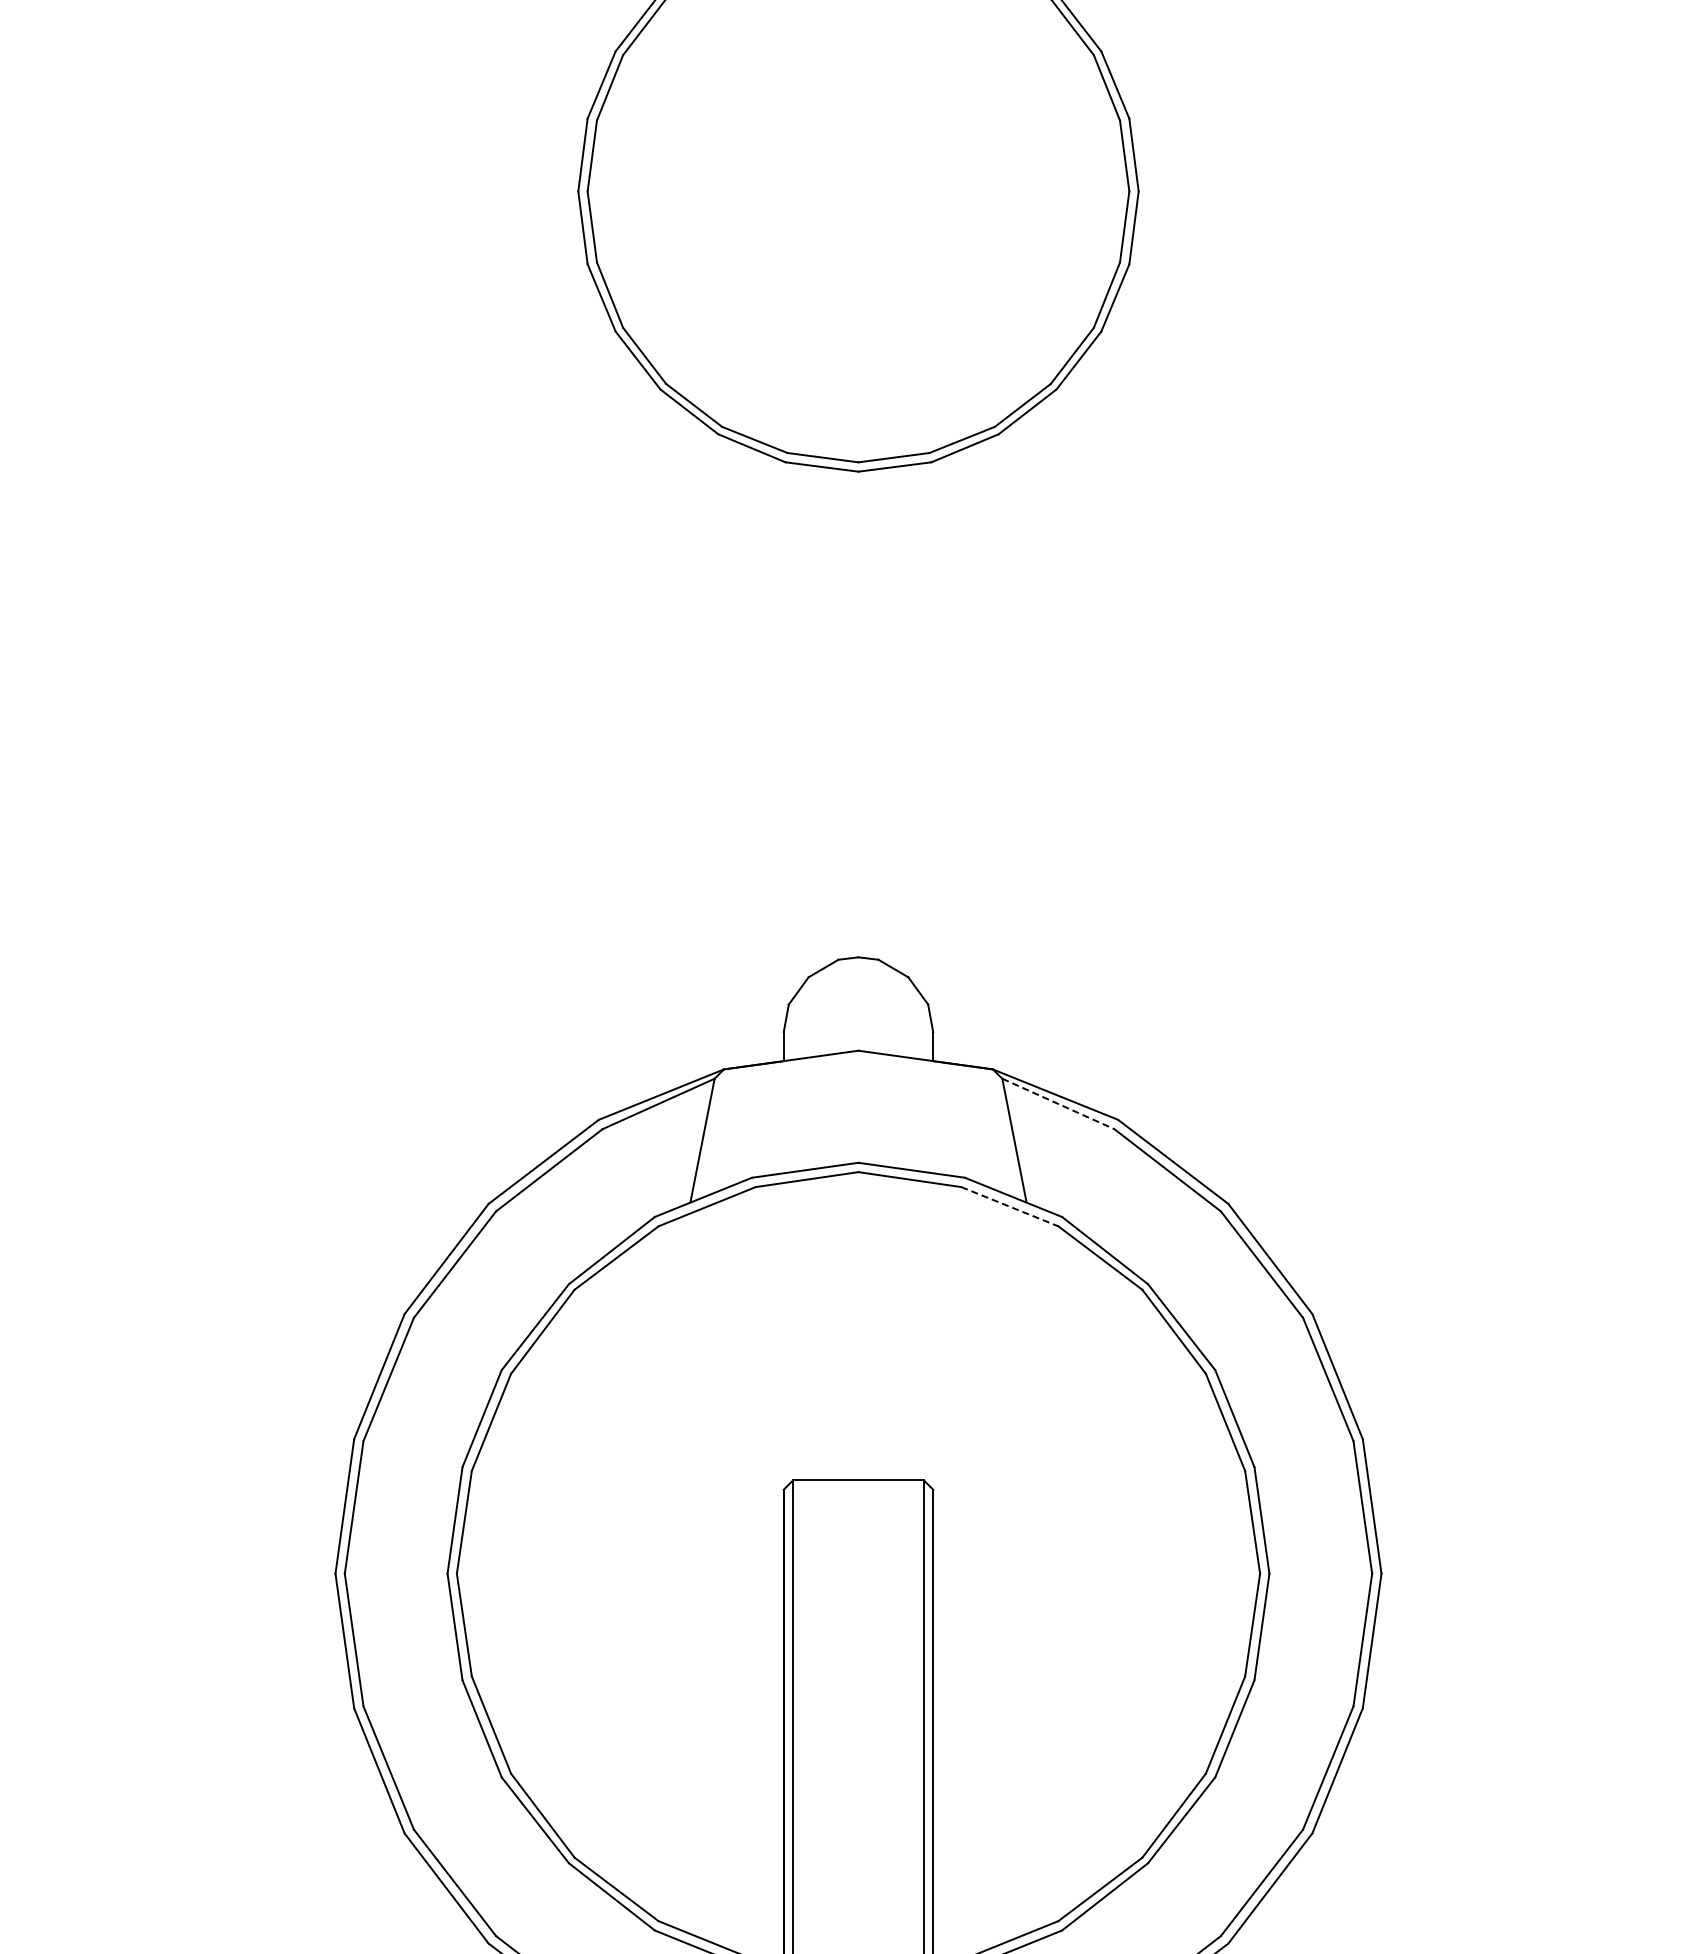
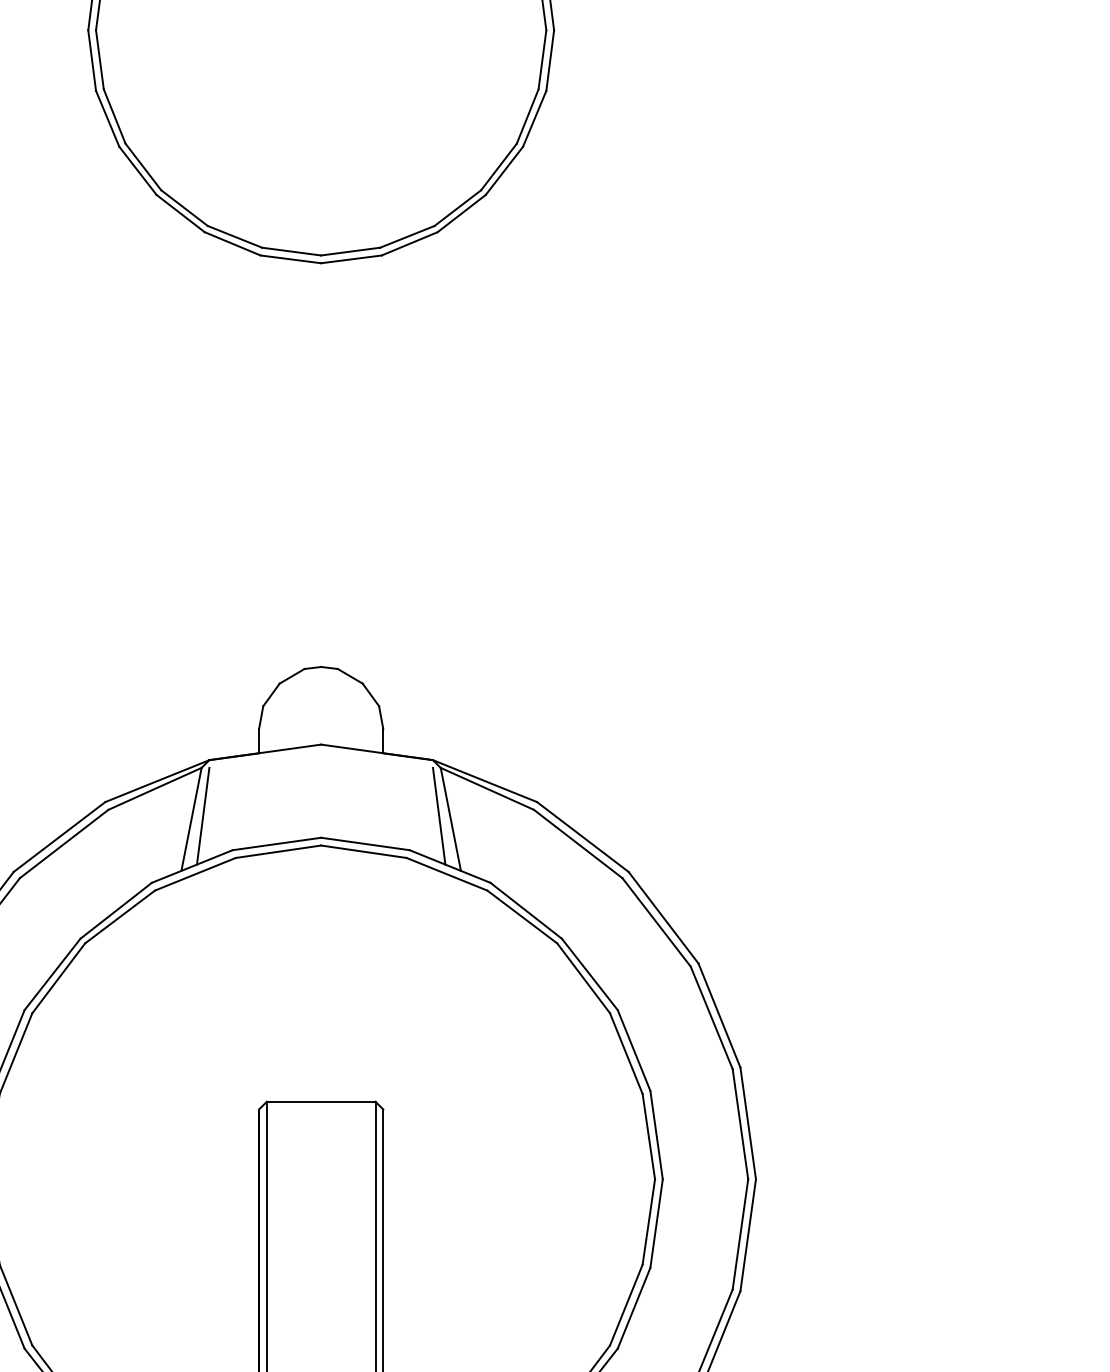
line: (1058, 1104) -> (487, 789), dashed -> solid
line: (716, 1136) -> (203, 815), added
line: (999, 1136) -> (438, 815), added
line: (1010, 1206) -> (447, 874), dashed -> solid

